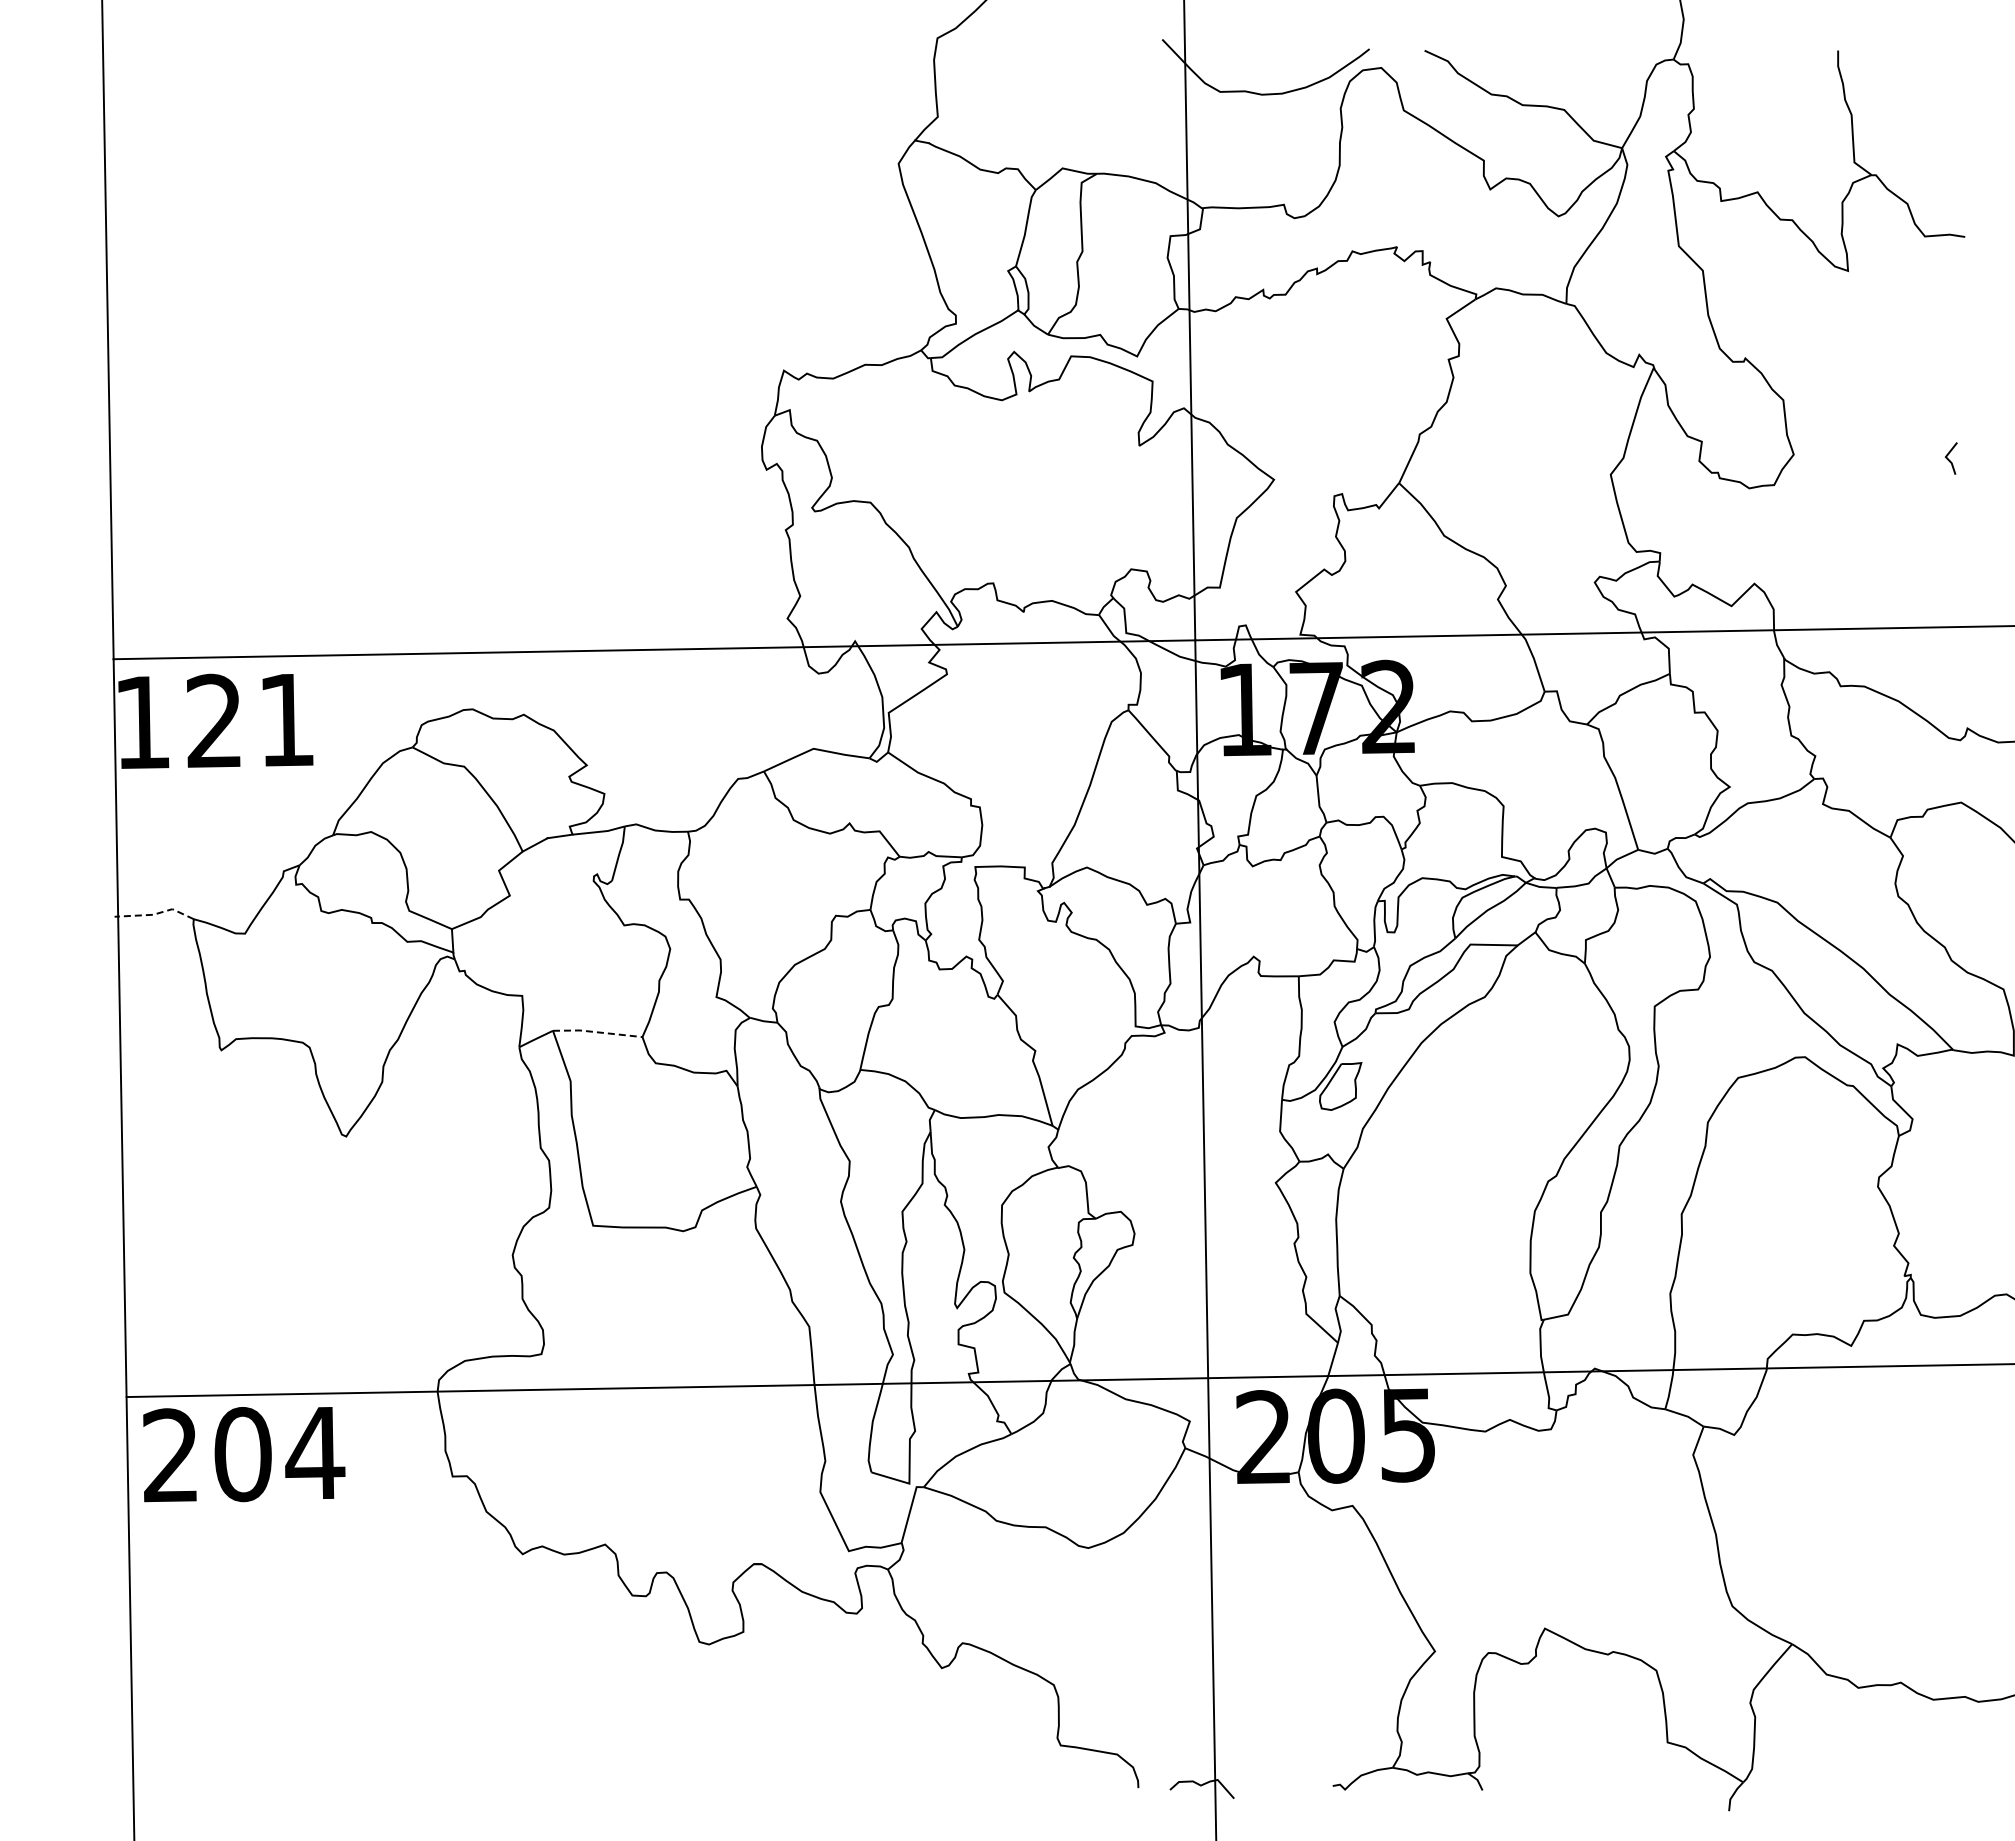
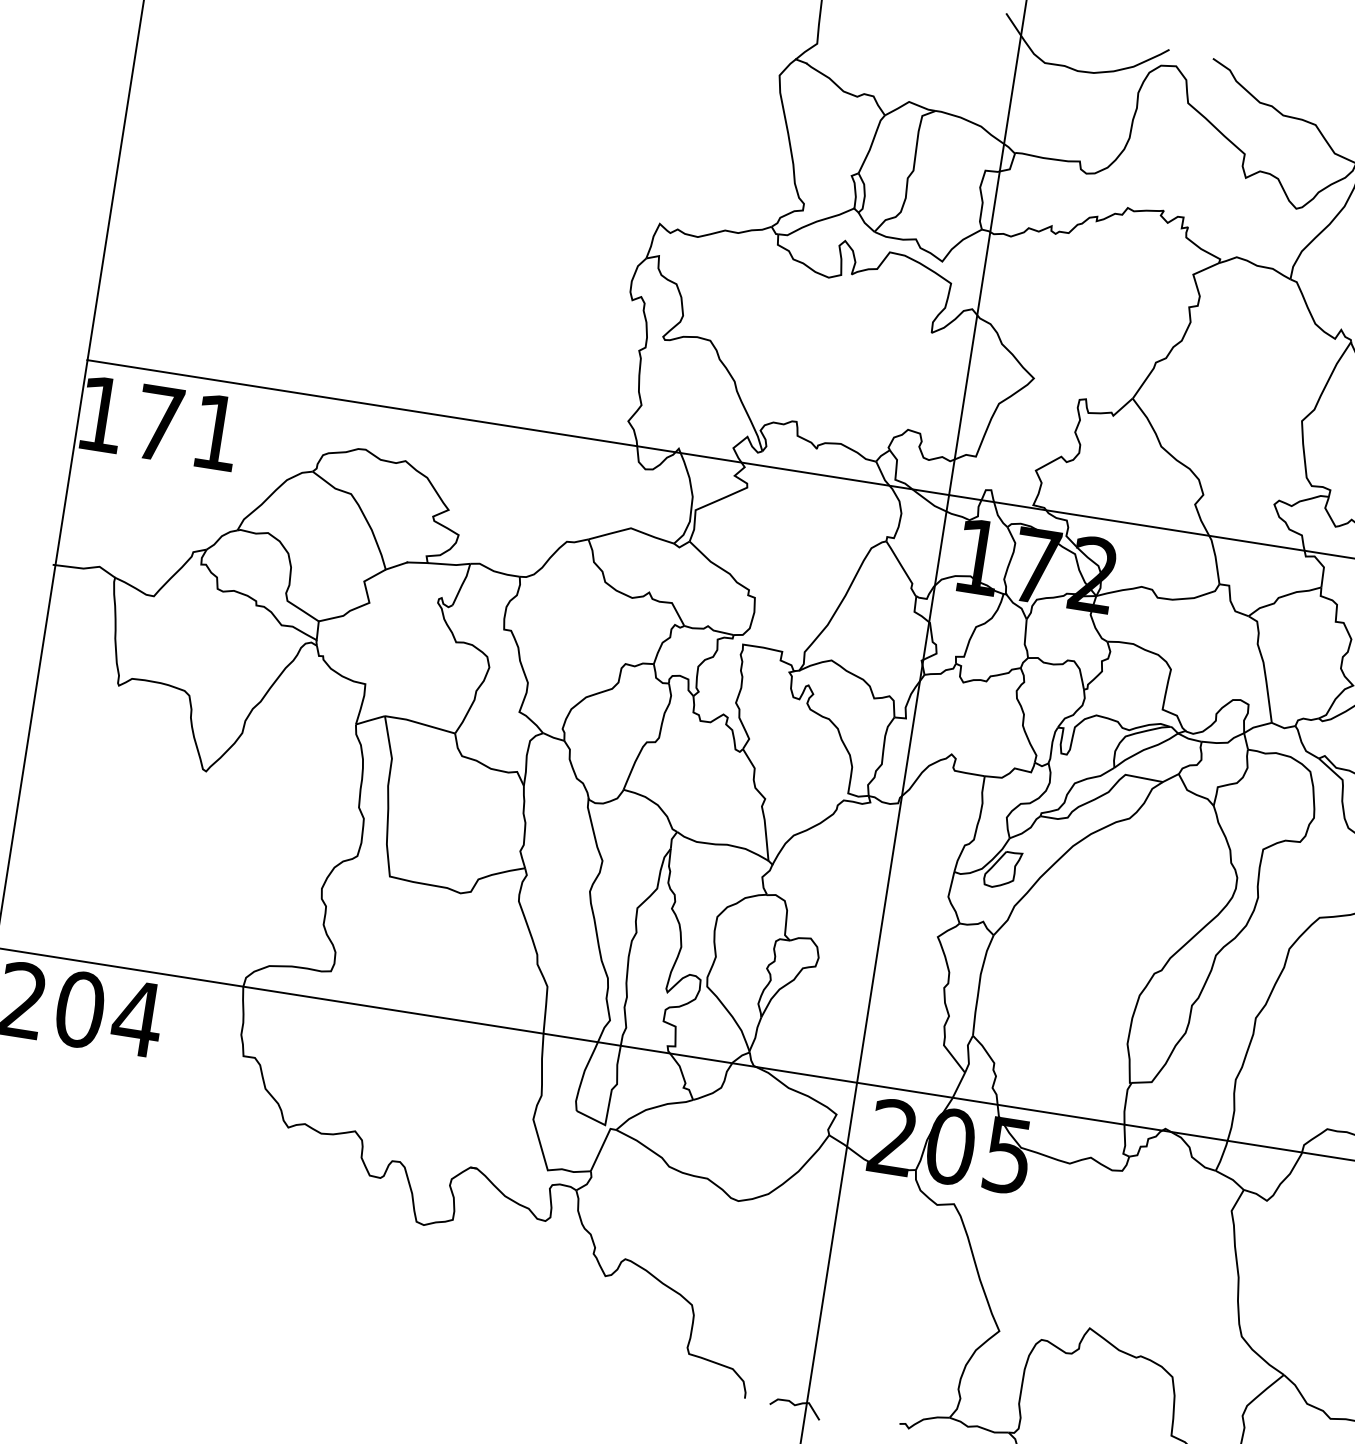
text: (213, 720) -> (158, 422), 121 -> 171
line: (155, 913) -> (85, 567), dashed -> solid
line: (597, 1032) -> (420, 723), dashed -> solid

